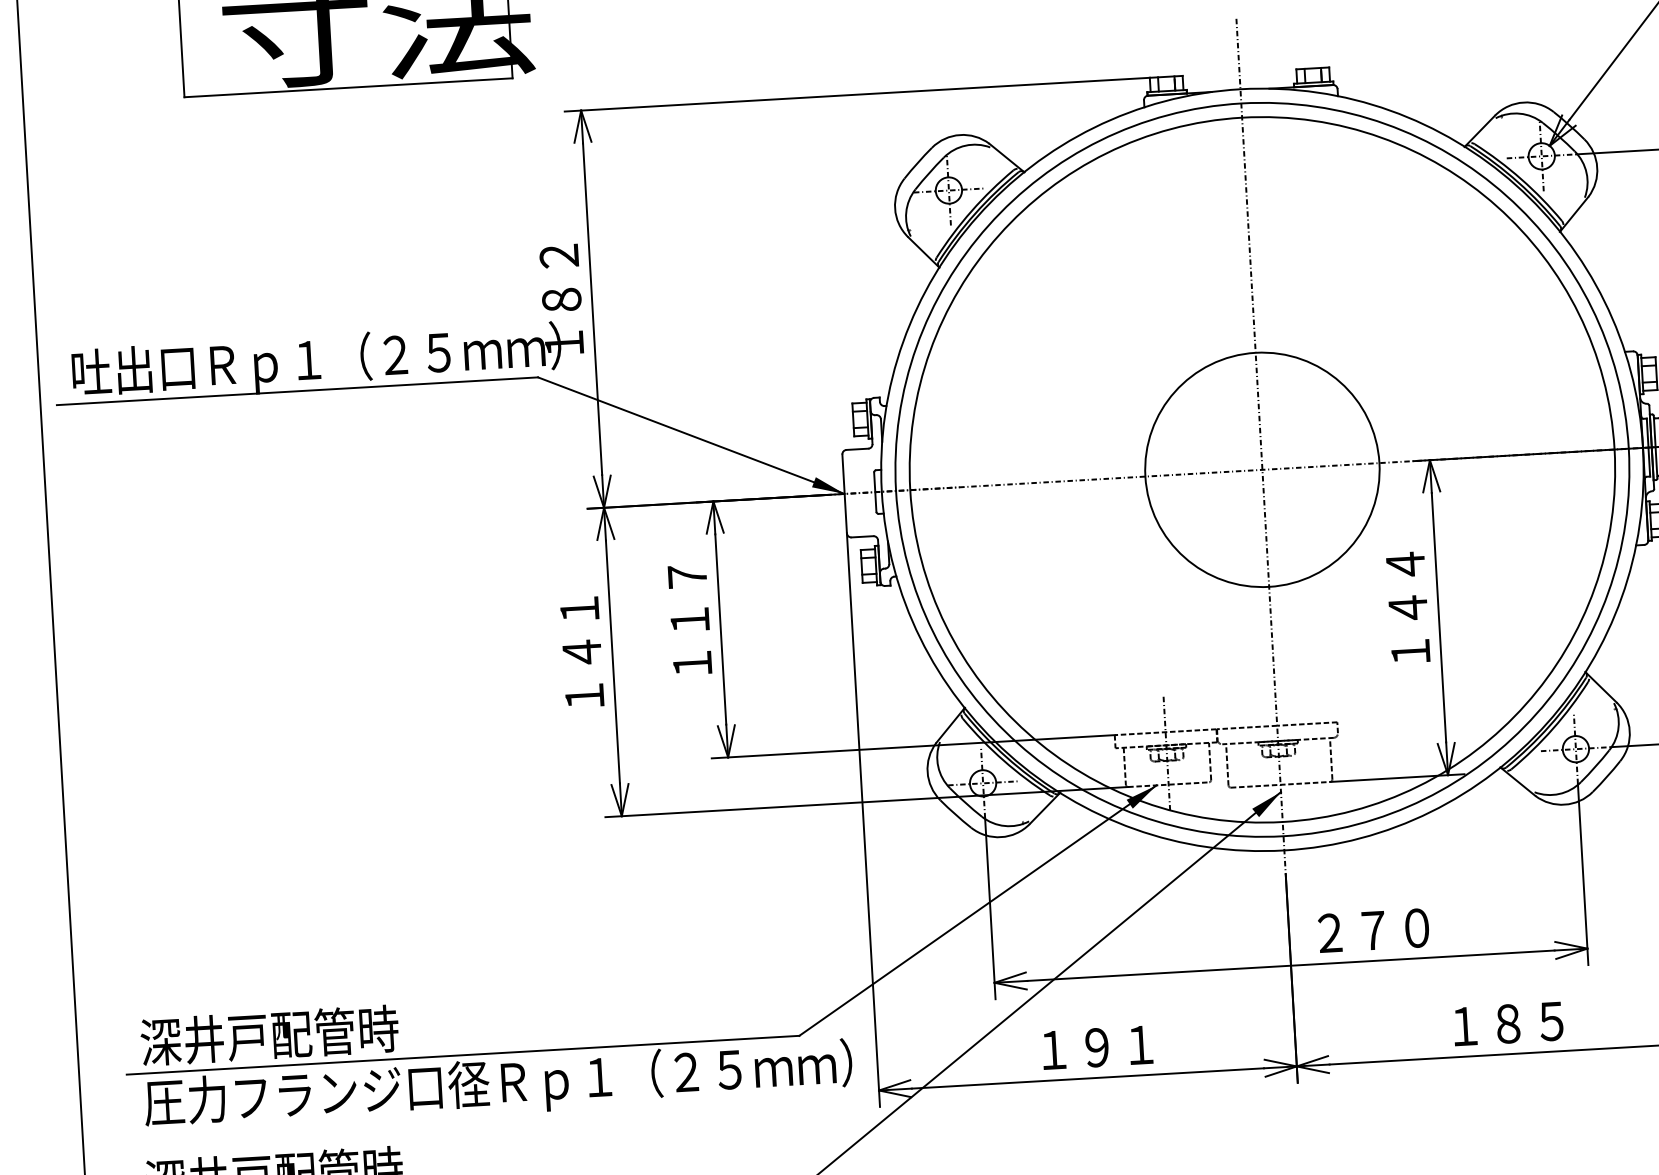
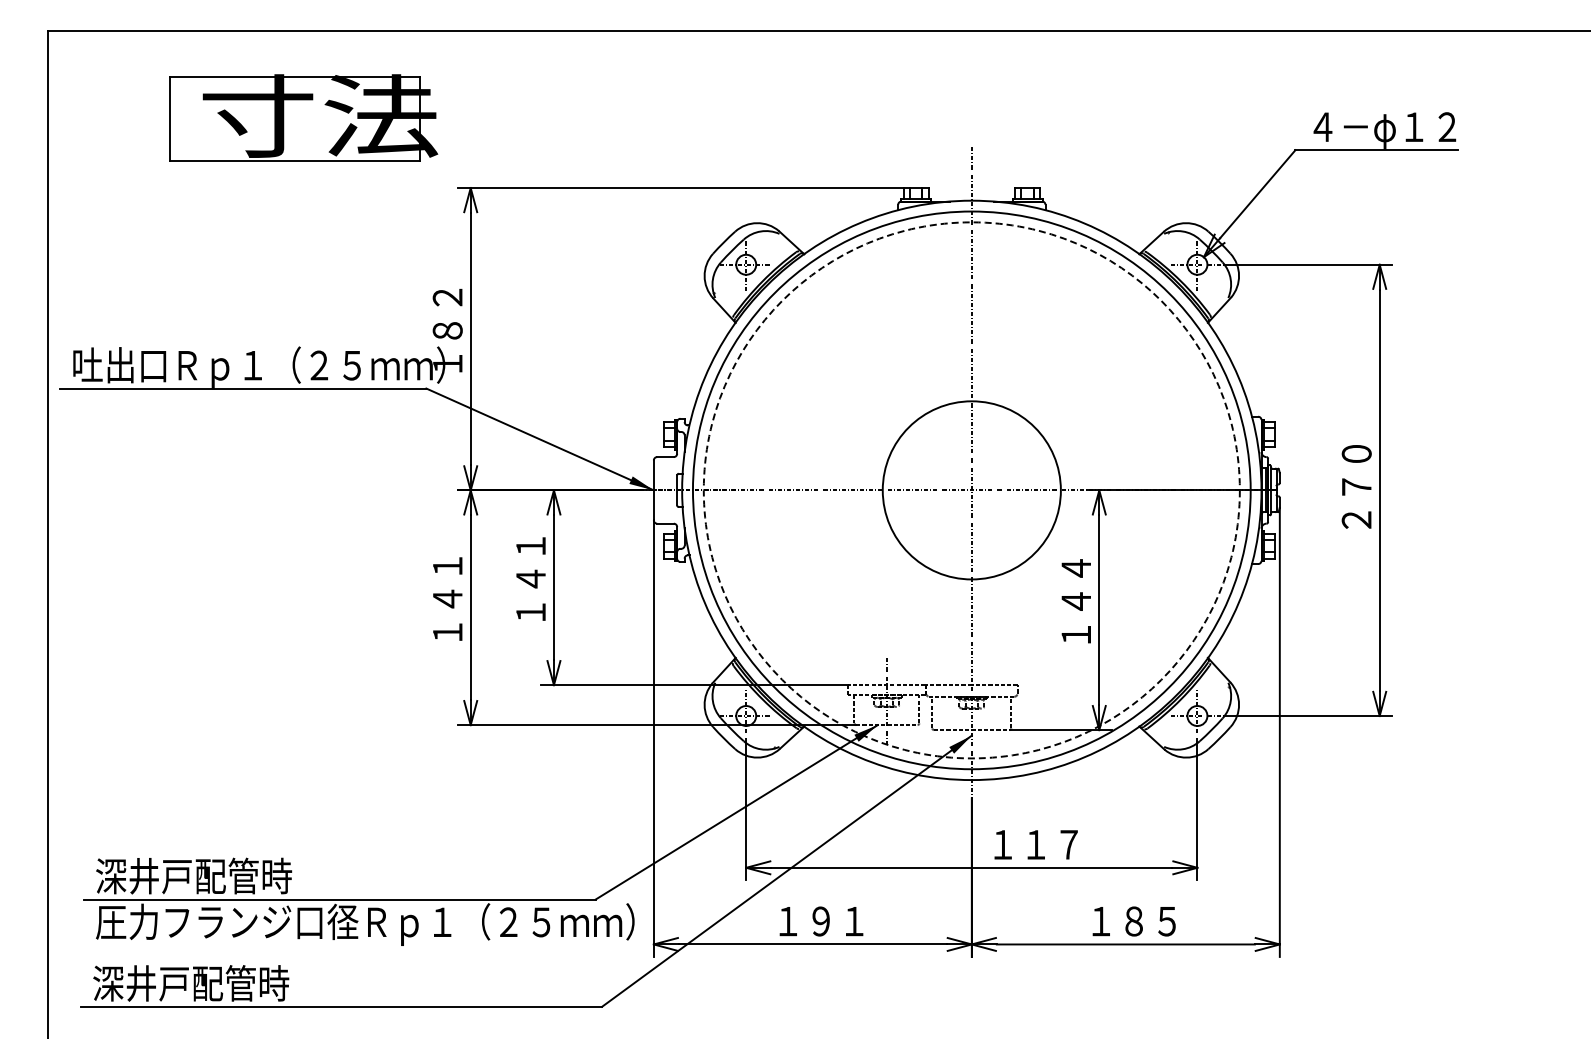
circle: (1261, 470) -> (971, 490), solid -> dashed
text: (688, 598) -> (530, 562), １１７ -> １４１
text: (1374, 930) -> (1036, 844), ２７０ -> １１７

